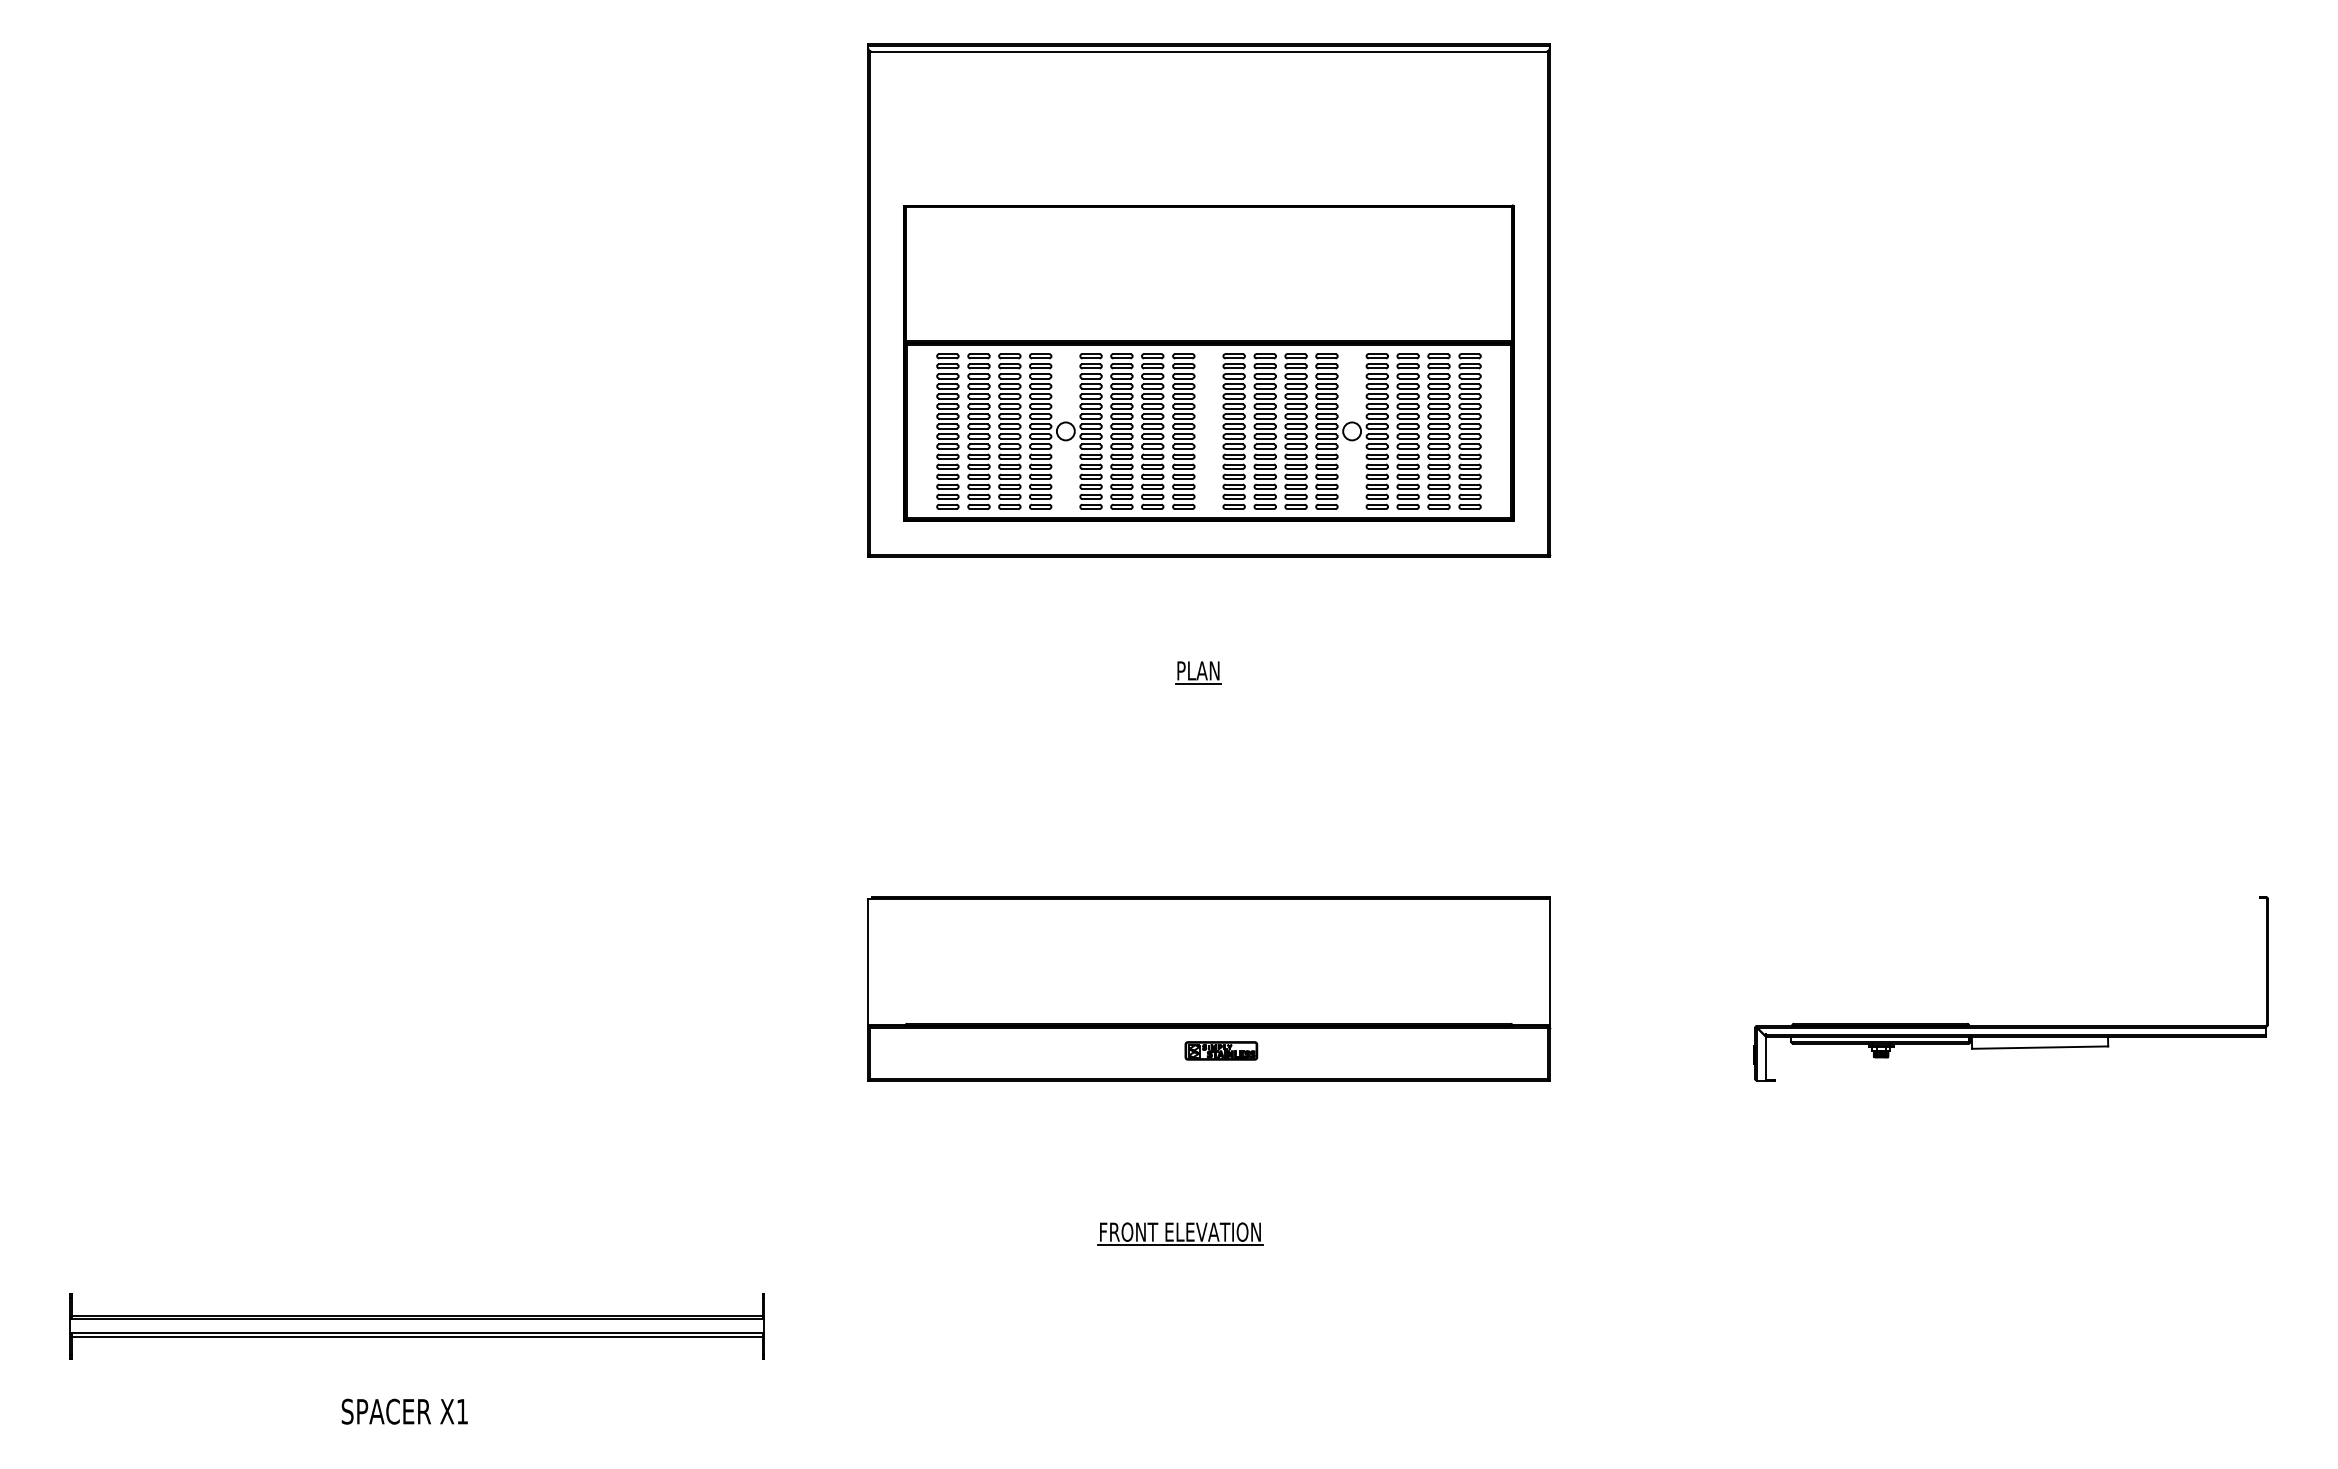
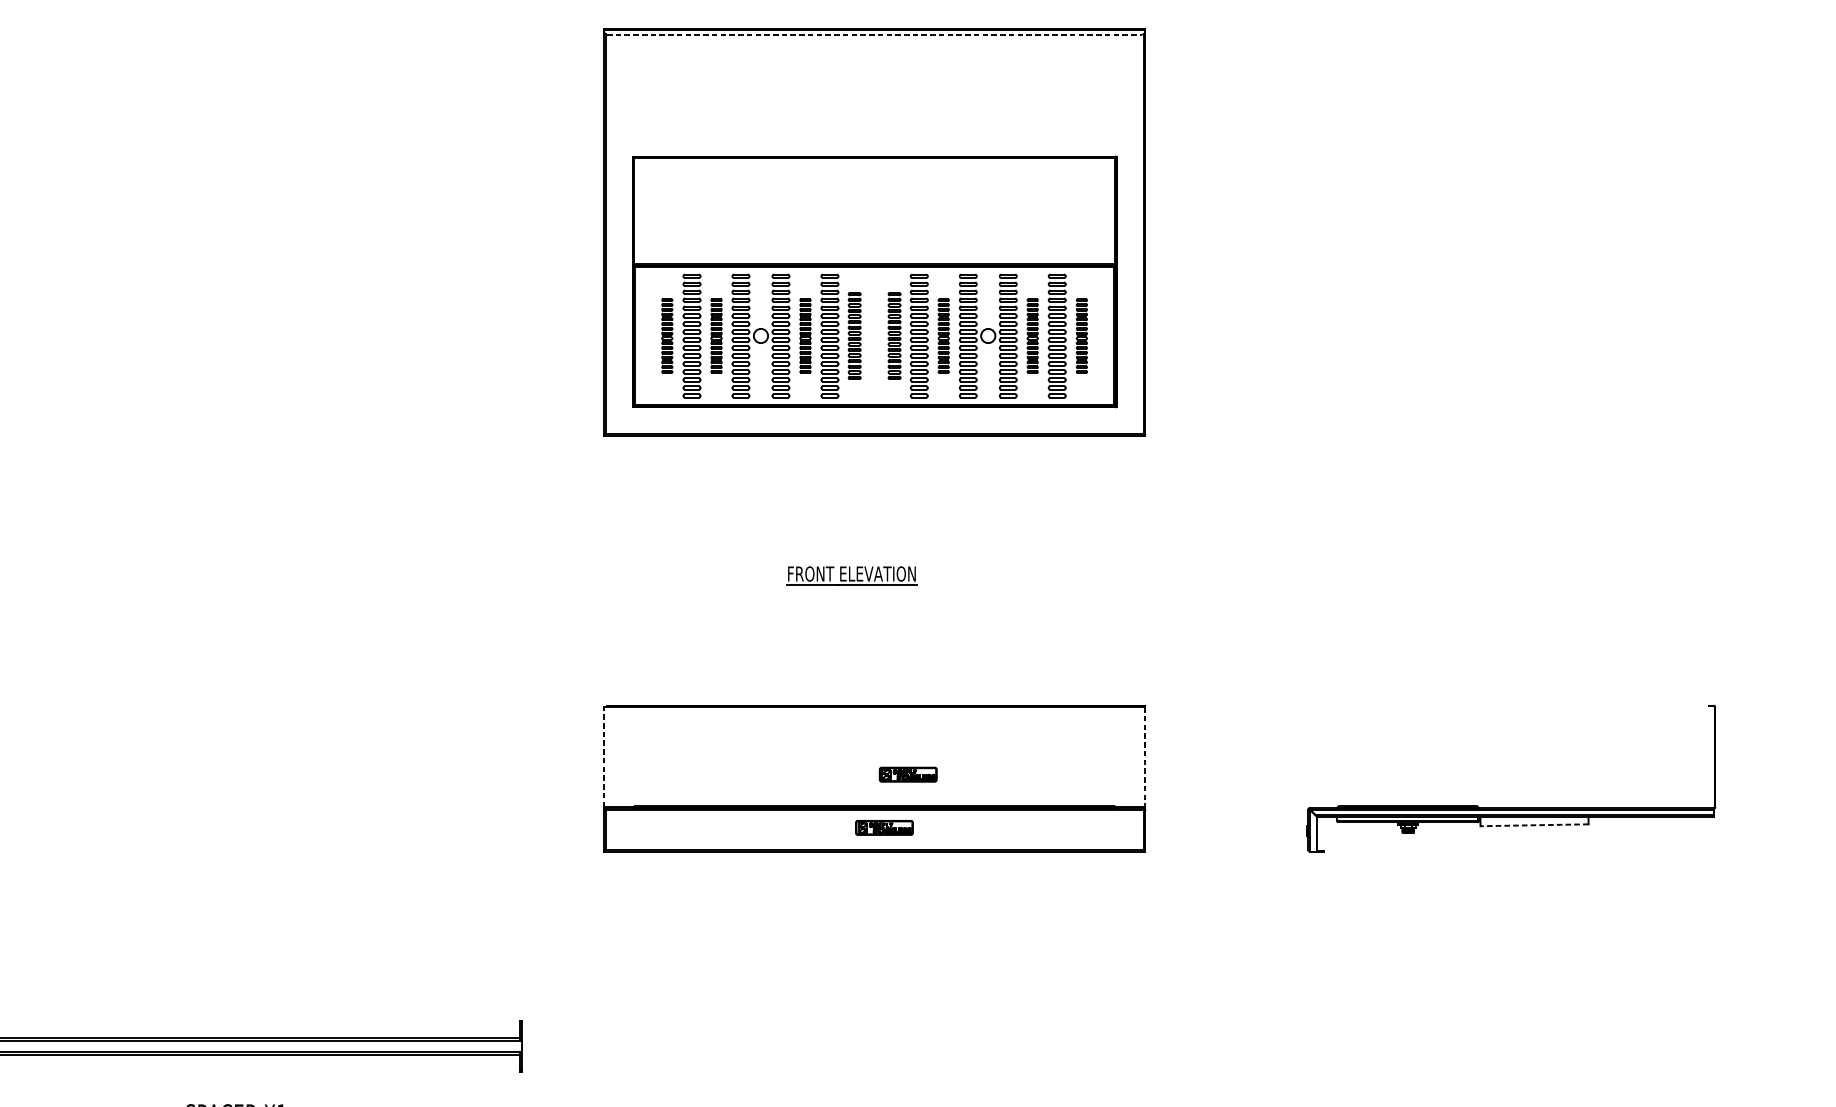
line: (1209, 51) -> (875, 34), solid -> dashed
part: (947, 431) -> (667, 336), size x0.6
part: (1009, 431) -> (716, 336), size x0.6
part: (1121, 431) -> (805, 336), size x0.6
part: (1183, 431) -> (854, 336), size x0.7
part: (1233, 431) -> (894, 336), size x0.7
part: (1295, 431) -> (943, 336), size x0.6
part: (1407, 431) -> (1032, 336), size x0.6
part: (1469, 431) -> (1081, 336), size x0.6
part: (1198, 672) -> (866, 527), removed
line: (868, 961) -> (604, 756), solid -> dashed
line: (1549, 961) -> (1144, 756), solid -> dashed
part: (1251, 983) -> (908, 774), added
line: (2039, 1047) -> (1534, 825), solid -> dashed
part: (1180, 1233) -> (852, 575), moved

